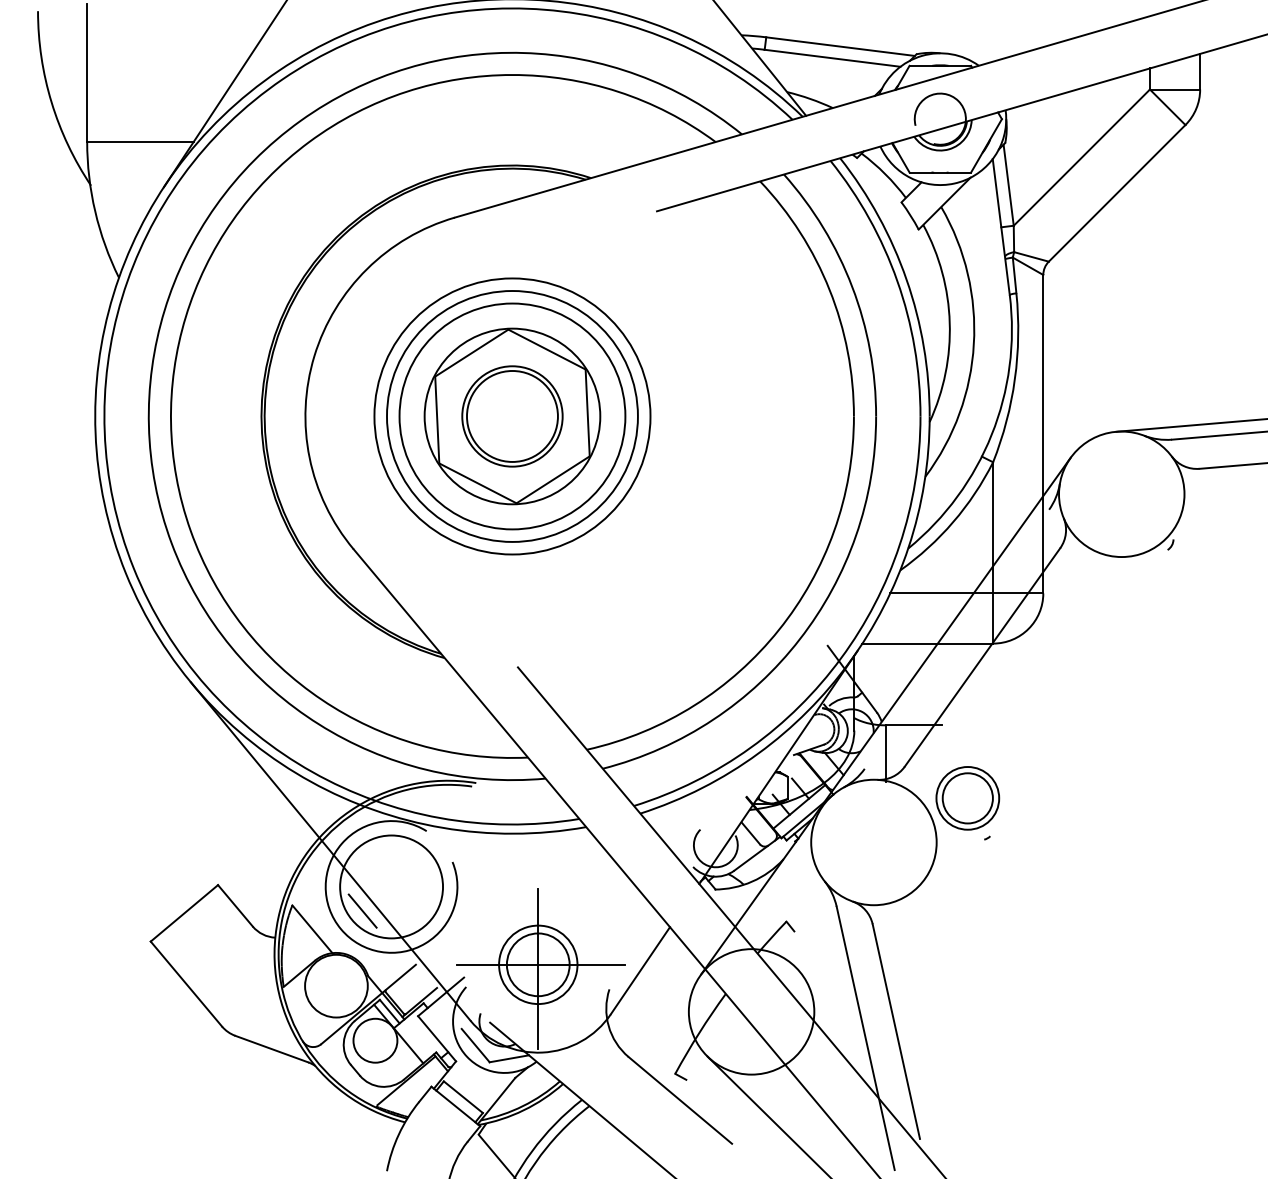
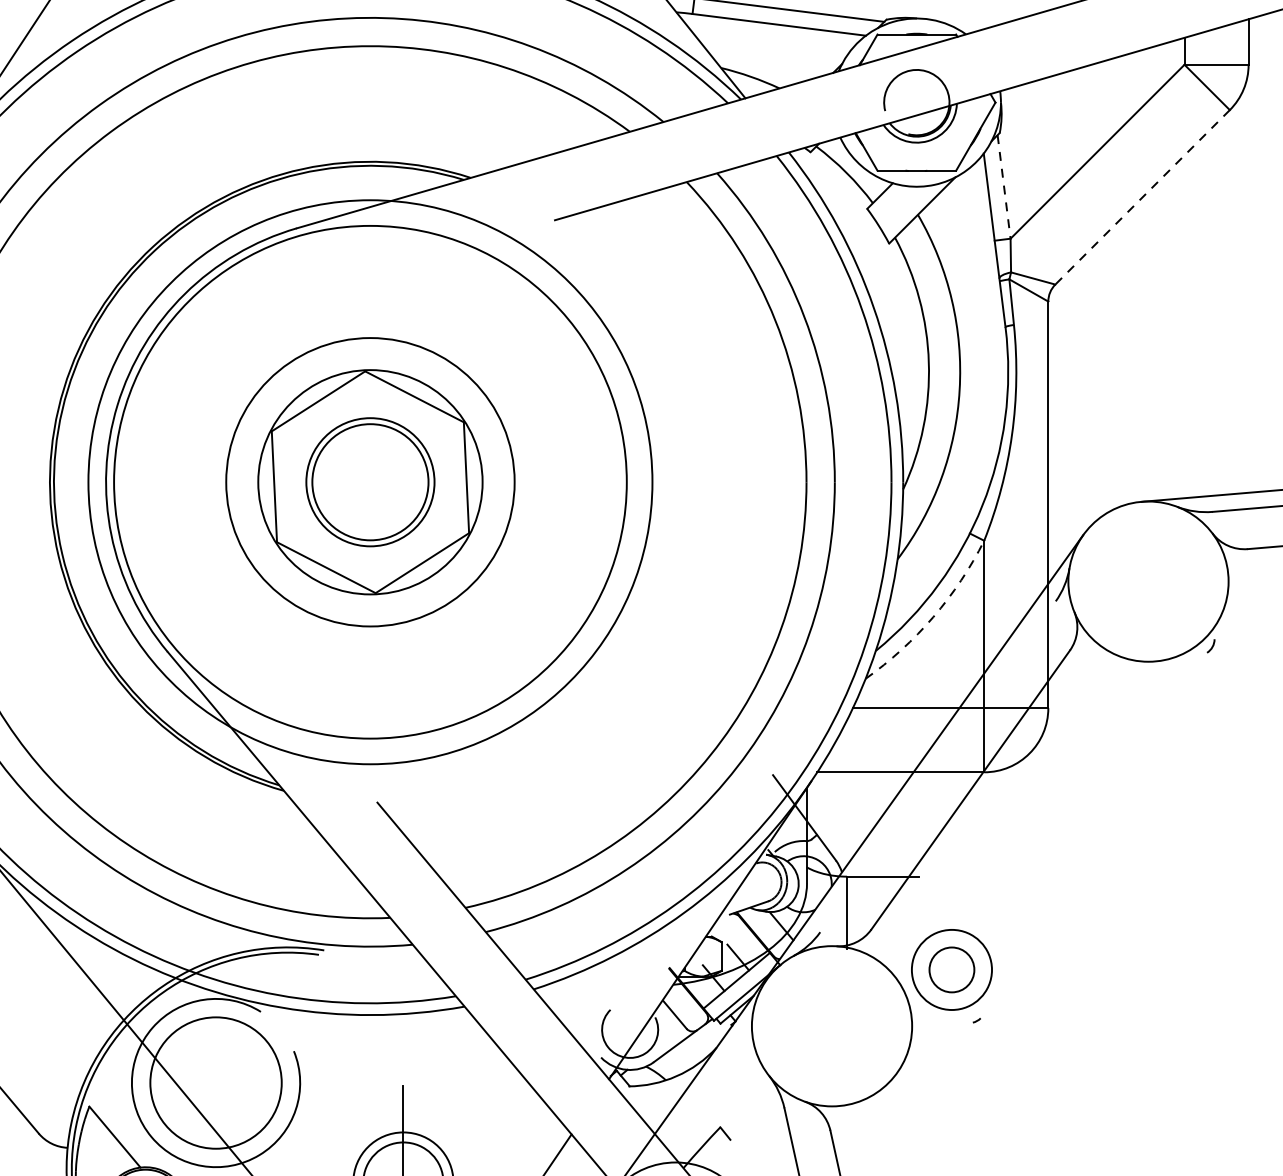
line: (1008, 185) -> (1003, 187), solid -> dashed
line: (1117, 193) -> (1143, 197), solid -> dashed
circle: (512, 416) -> (370, 482), size x1.6
circle: (512, 416) -> (370, 482), size x1.6
arc: (953, 522) -> (933, 617), solid -> dashed
circle: (967, 798) -> (951, 970), size x0.7
line: (362, 910) -> (178, 1113), removed

